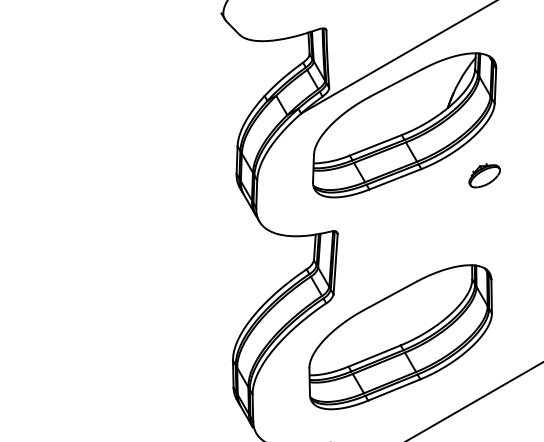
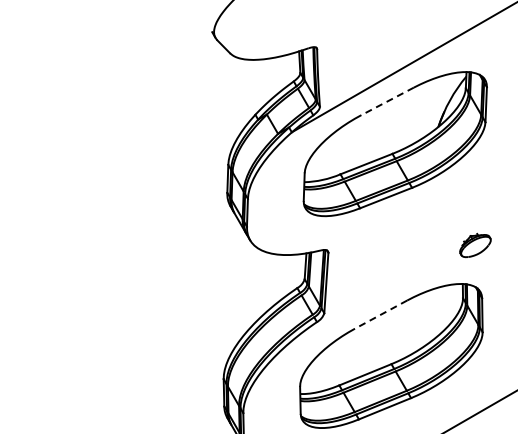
line: (396, 82) -> (387, 101), solid -> dashed
part: (484, 175) -> (475, 245), moved
line: (390, 295) -> (381, 314), solid -> dashed

